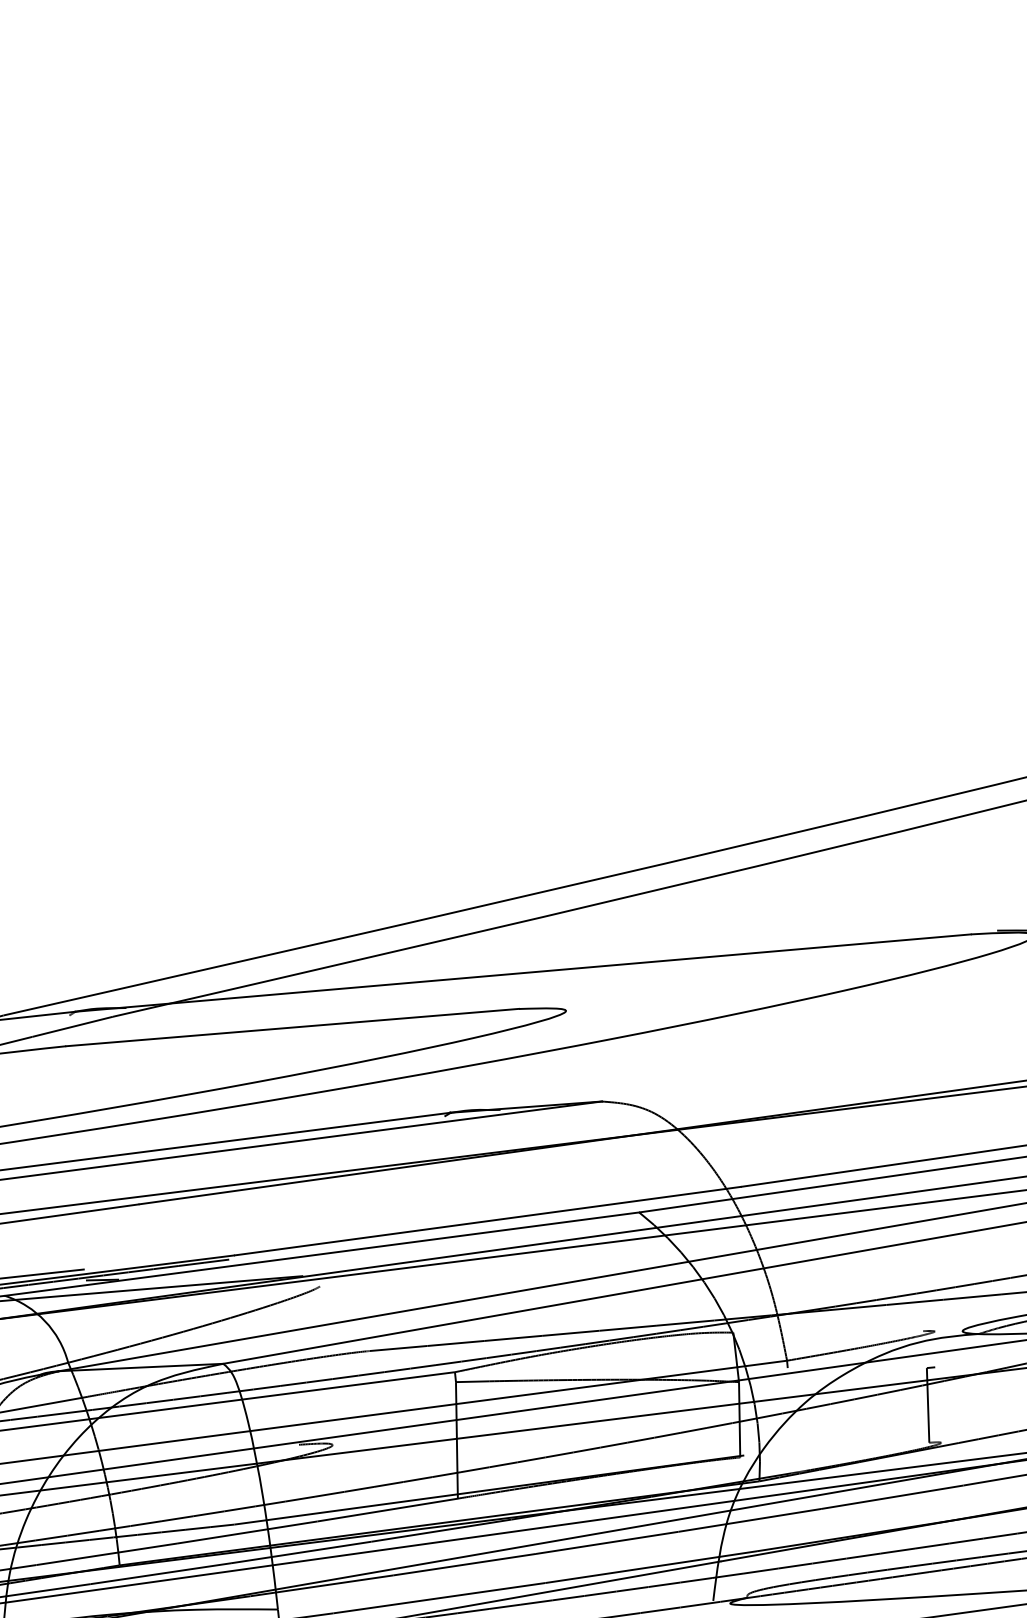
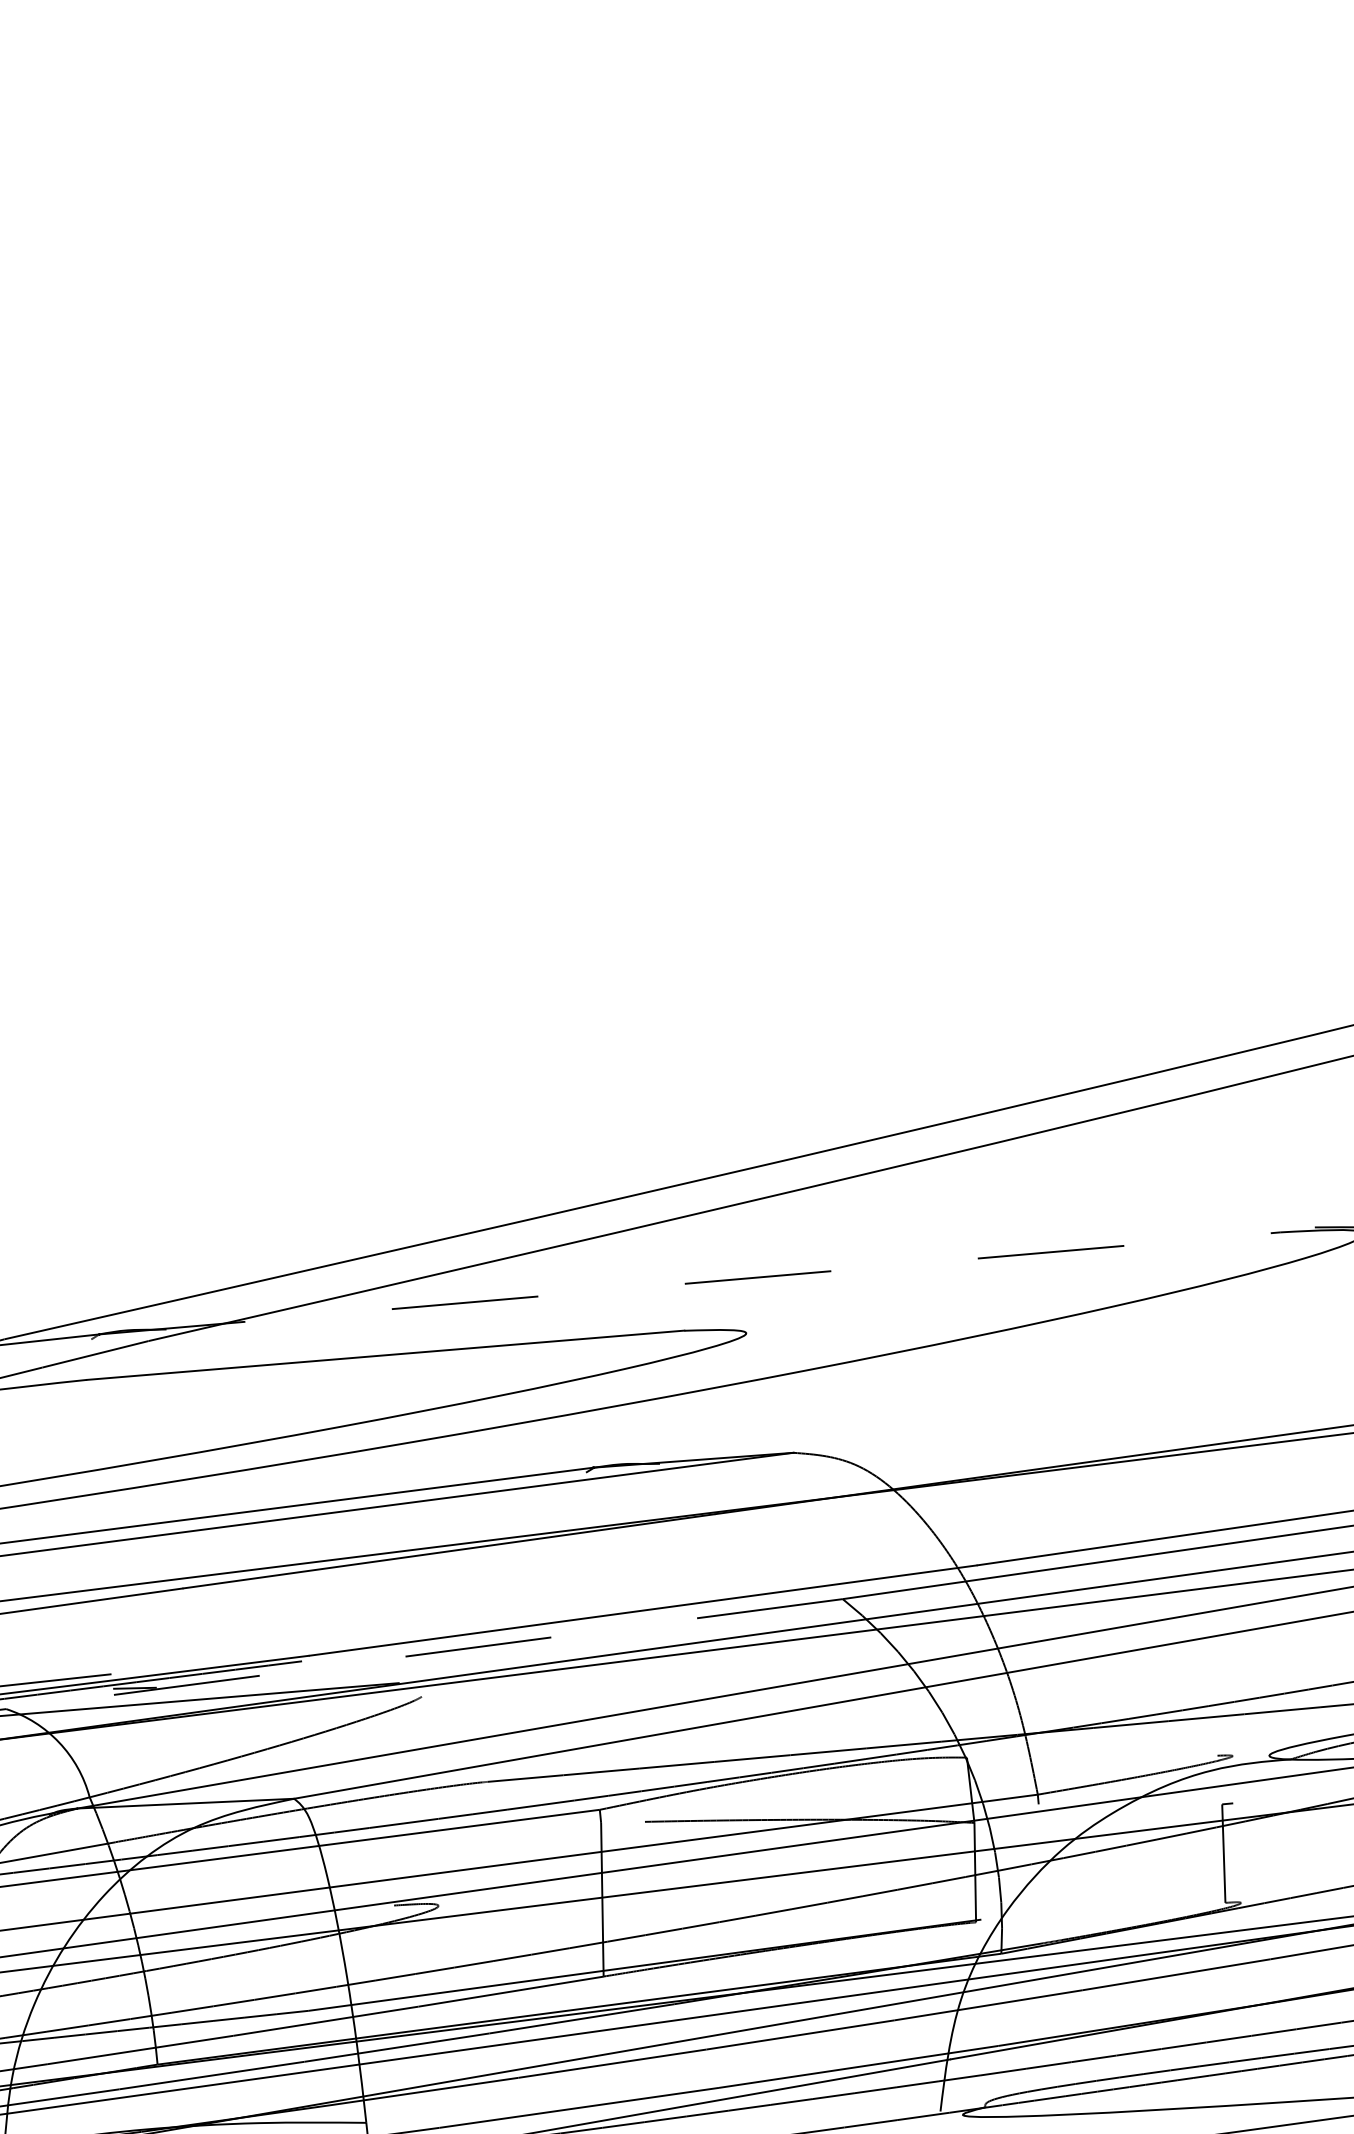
line: (522, 973) -> (689, 1283), solid -> dashed
line: (322, 1254) -> (424, 1654), solid -> dashed
line: (472, 1381) -> (622, 1821), removed

